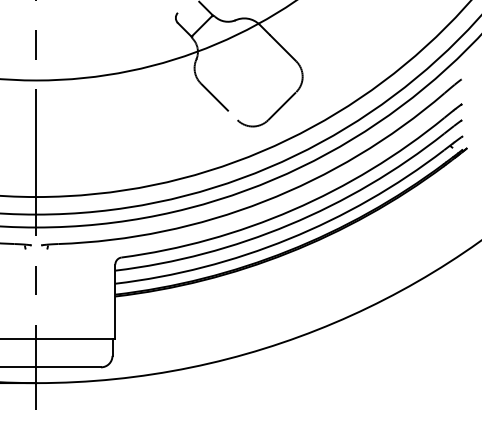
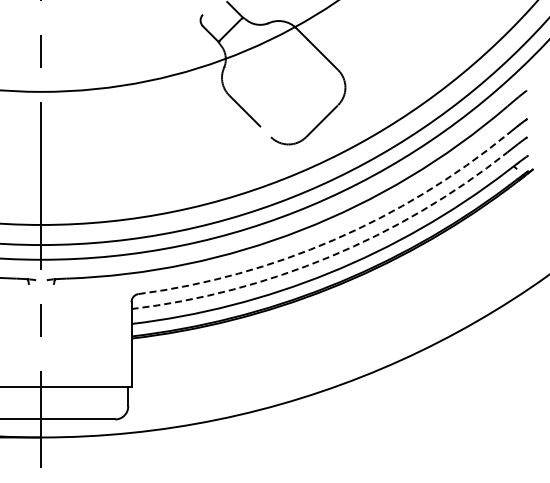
arc: (293, 209) -> (334, 239), solid -> dashed
arc: (289, 224) -> (330, 256), solid -> dashed

